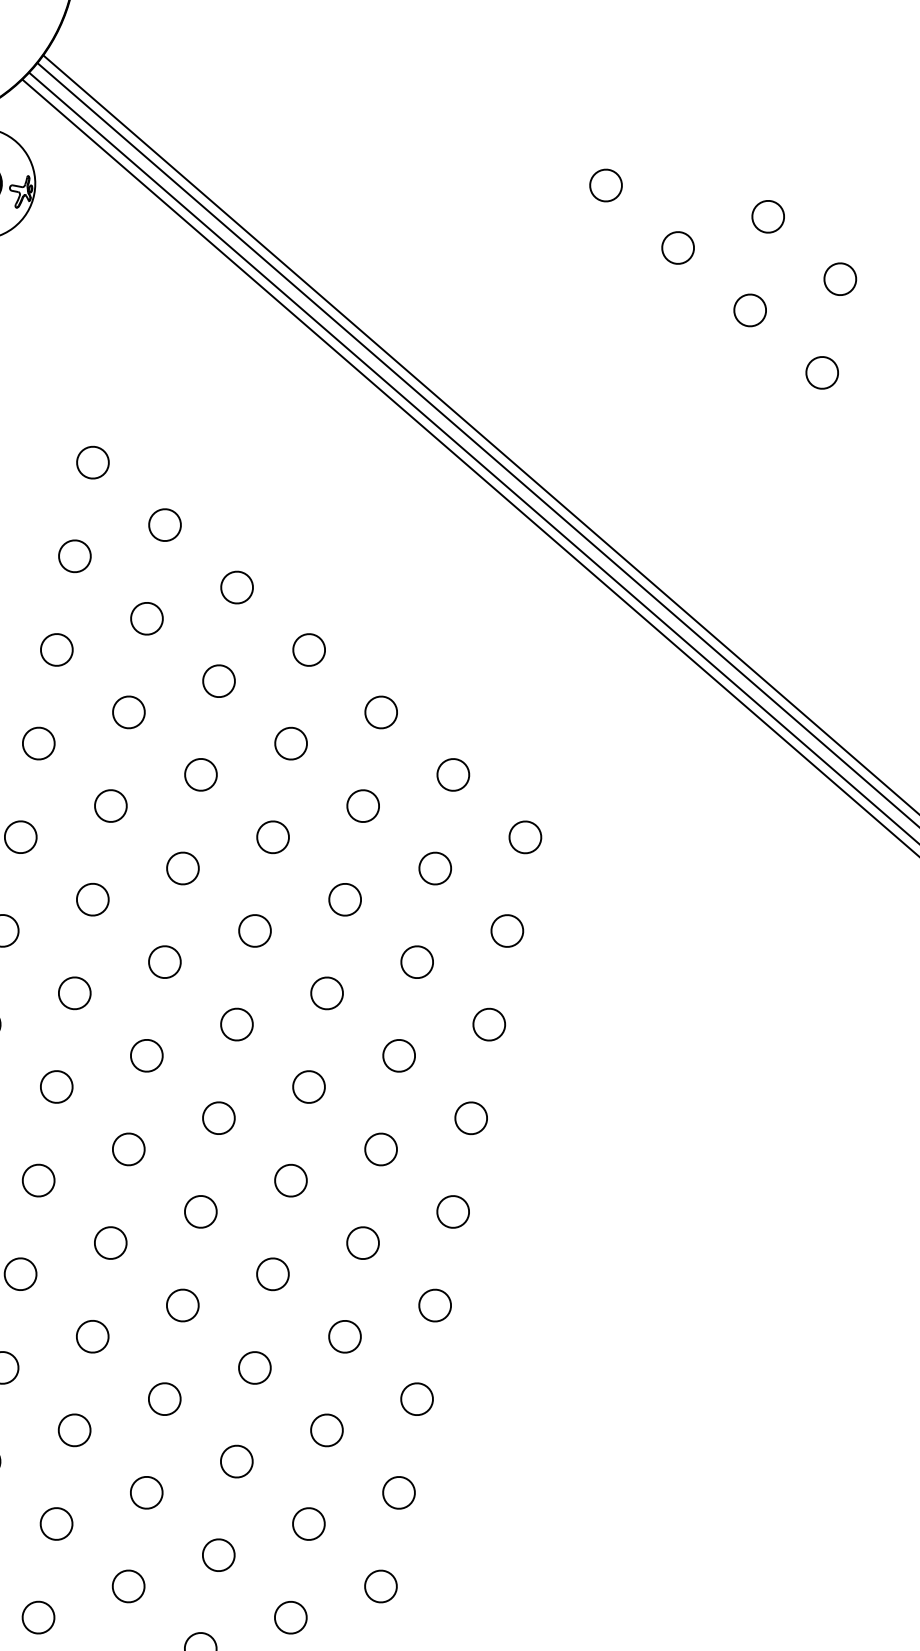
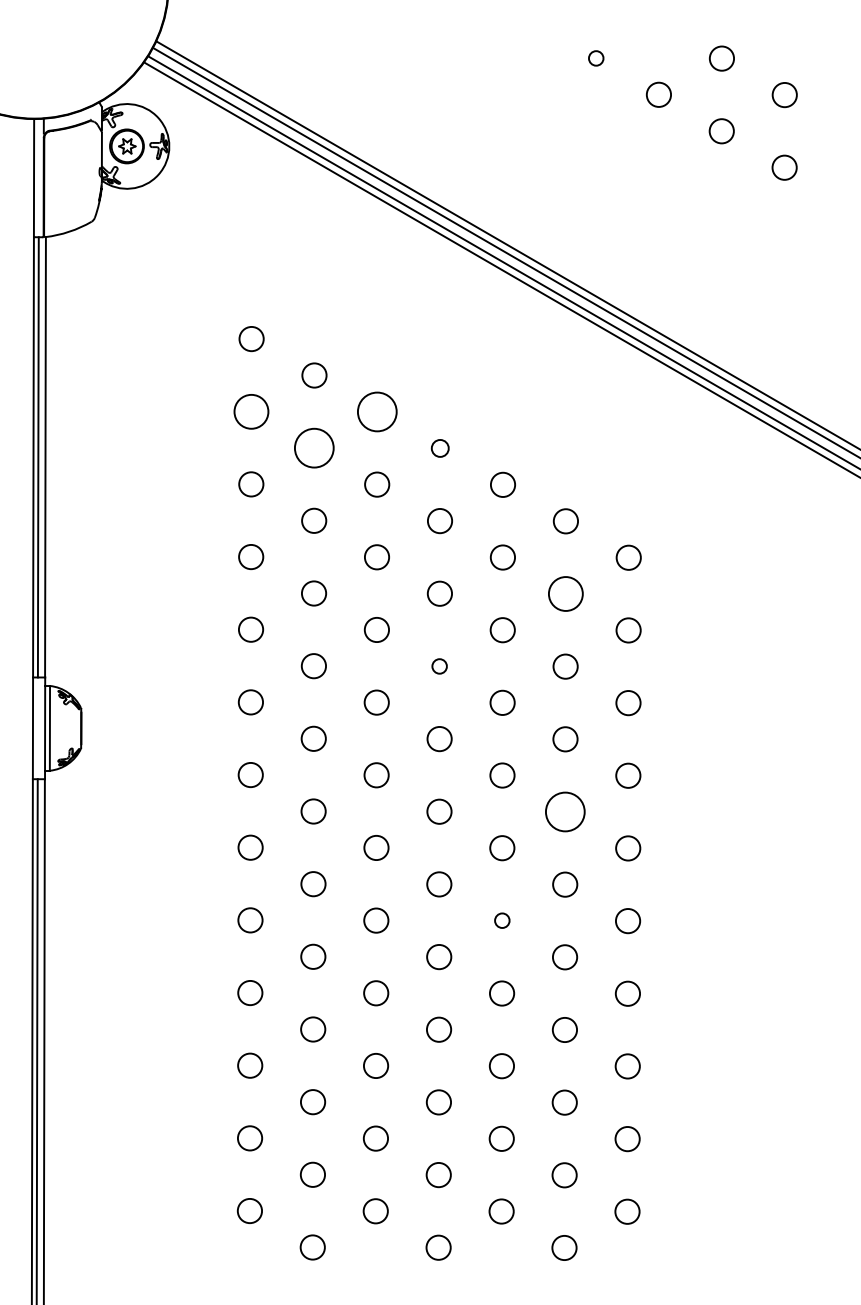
circle: (606, 185) -> (596, 58), size x0.6
circle: (75, 556) -> (251, 411), size x1.4
circle: (237, 587) -> (377, 411), size x1.6
circle: (147, 619) -> (314, 448), size x1.6
circle: (309, 650) -> (440, 448), size x0.7
circle: (435, 867) -> (565, 593), size x1.4
circle: (254, 930) -> (439, 666), size x0.6
circle: (381, 1148) -> (565, 811), size x1.6
circle: (273, 1273) -> (502, 920), size x0.6

